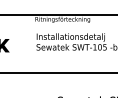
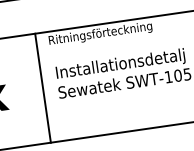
line: (28, 43) -> (42, 87), added

